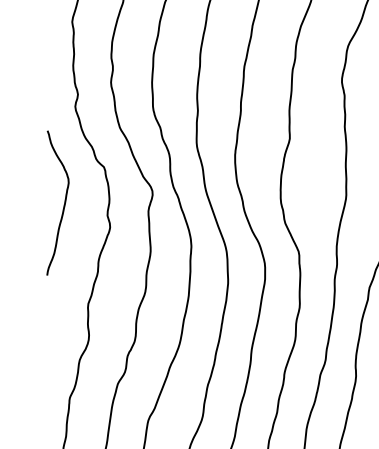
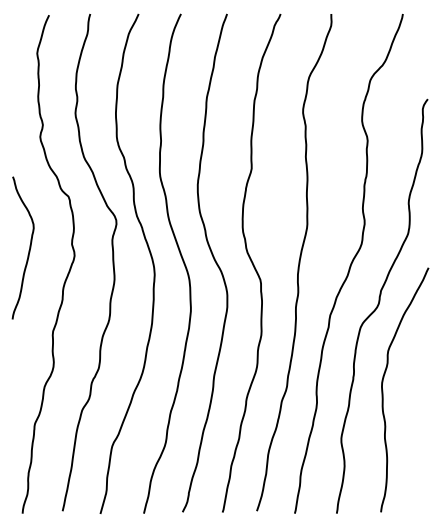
curve: (63, 205) -> (28, 250), moved

